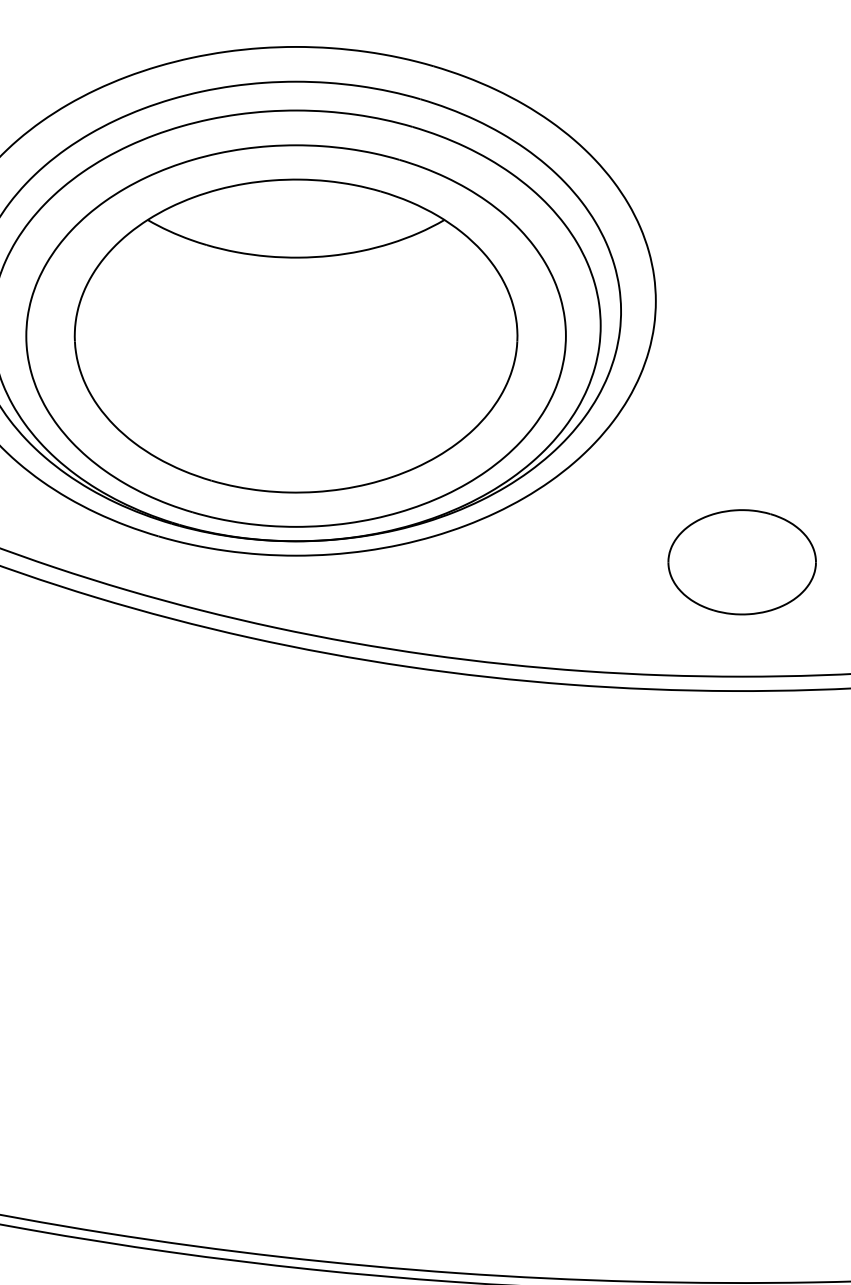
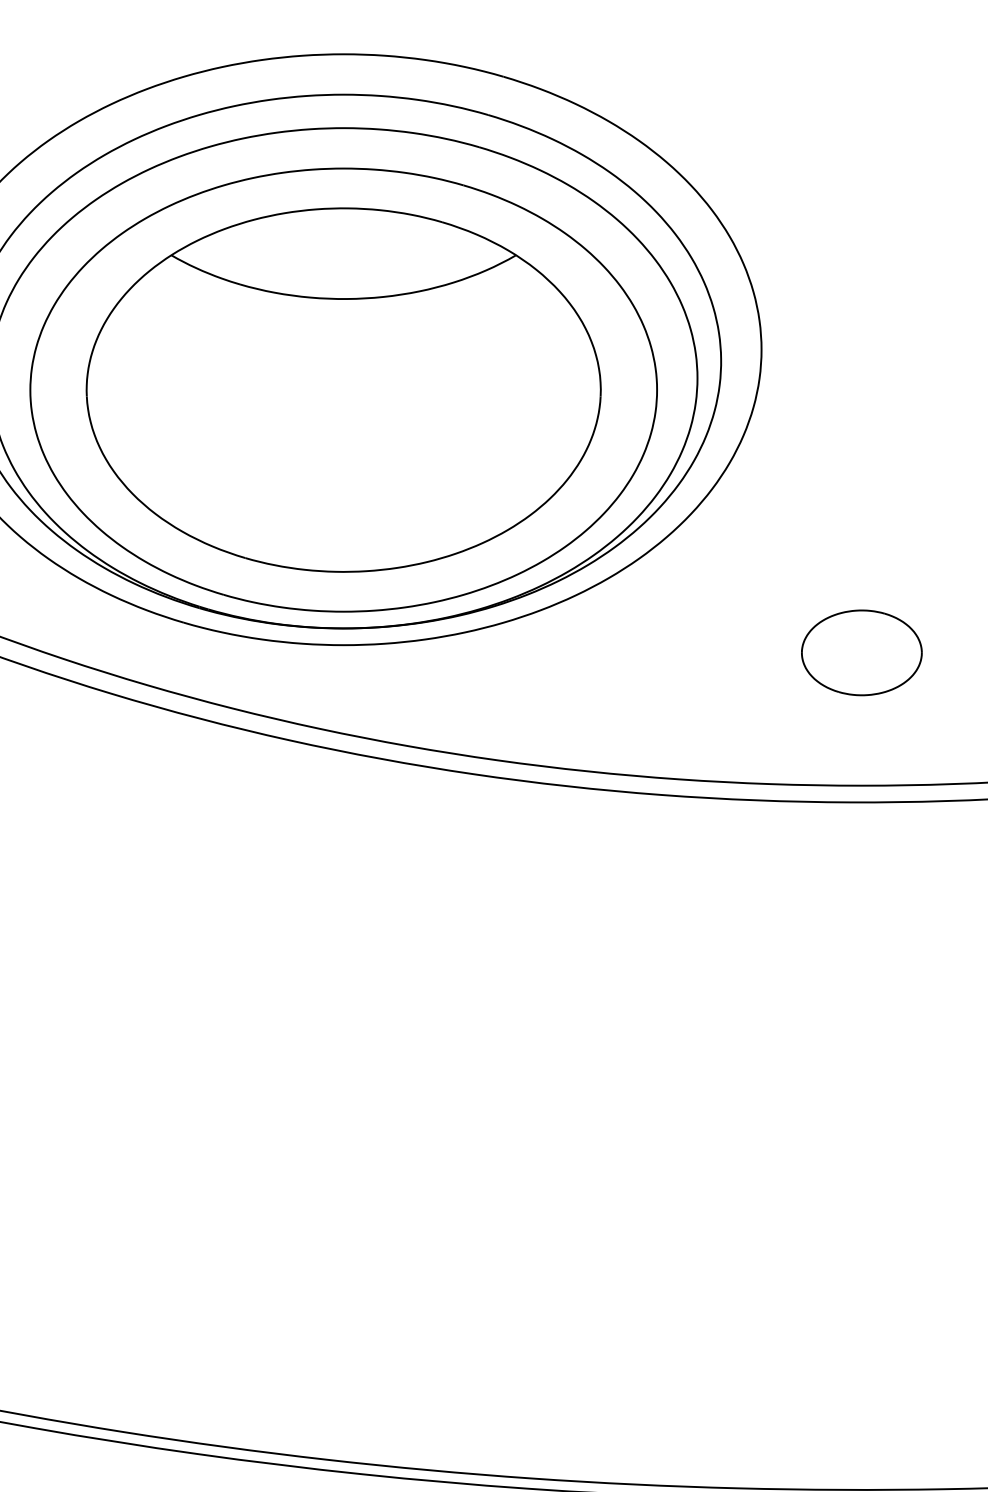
part: (741, 561) -> (861, 652), size x0.7

